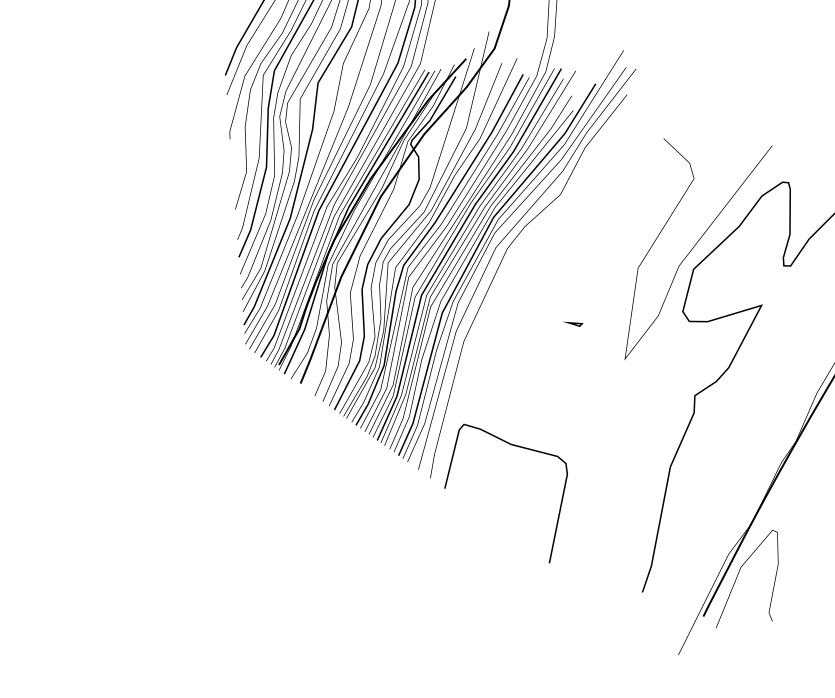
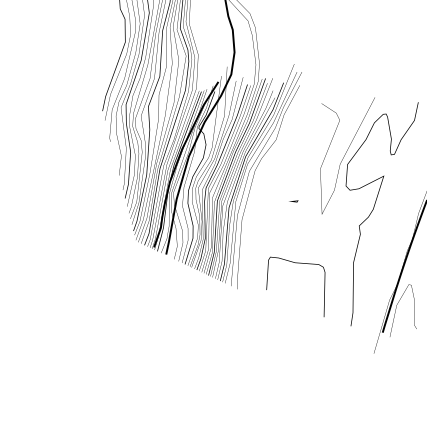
curve: (511, 446) -> (295, 263), moved

